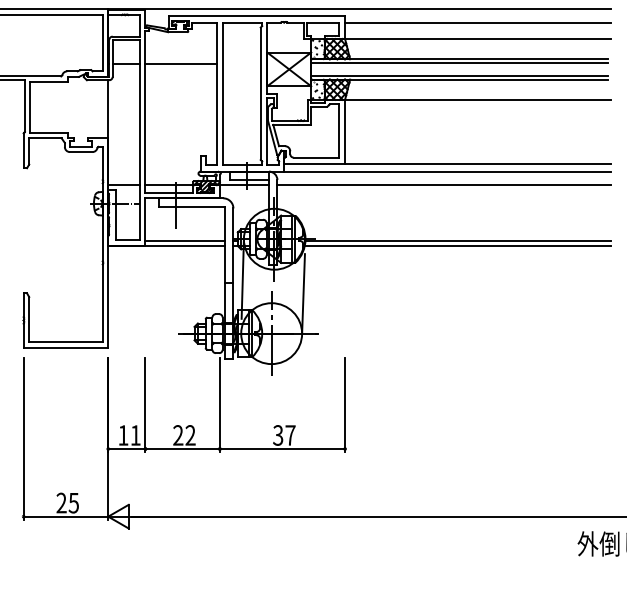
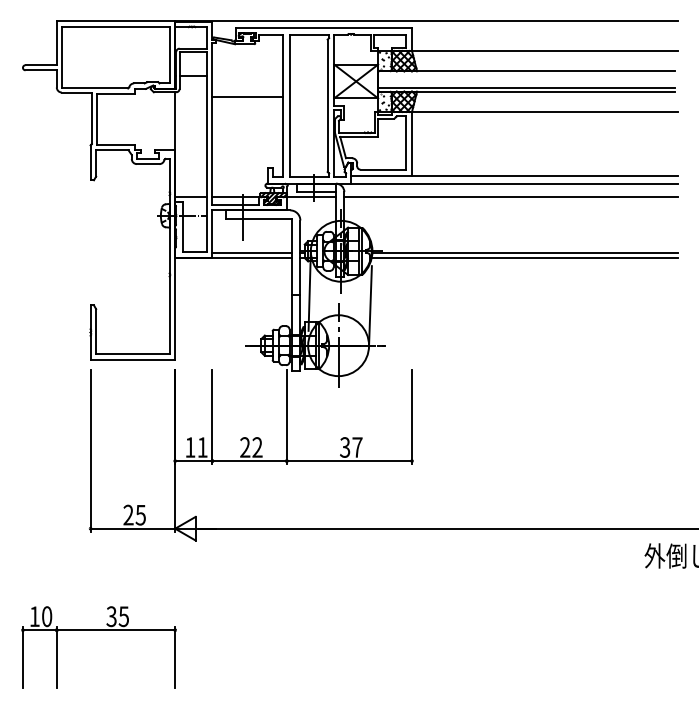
line: (477, 23) -> (544, 35), removed
line: (459, 62) -> (526, 74), removed
line: (180, 64) -> (247, 97), moved

